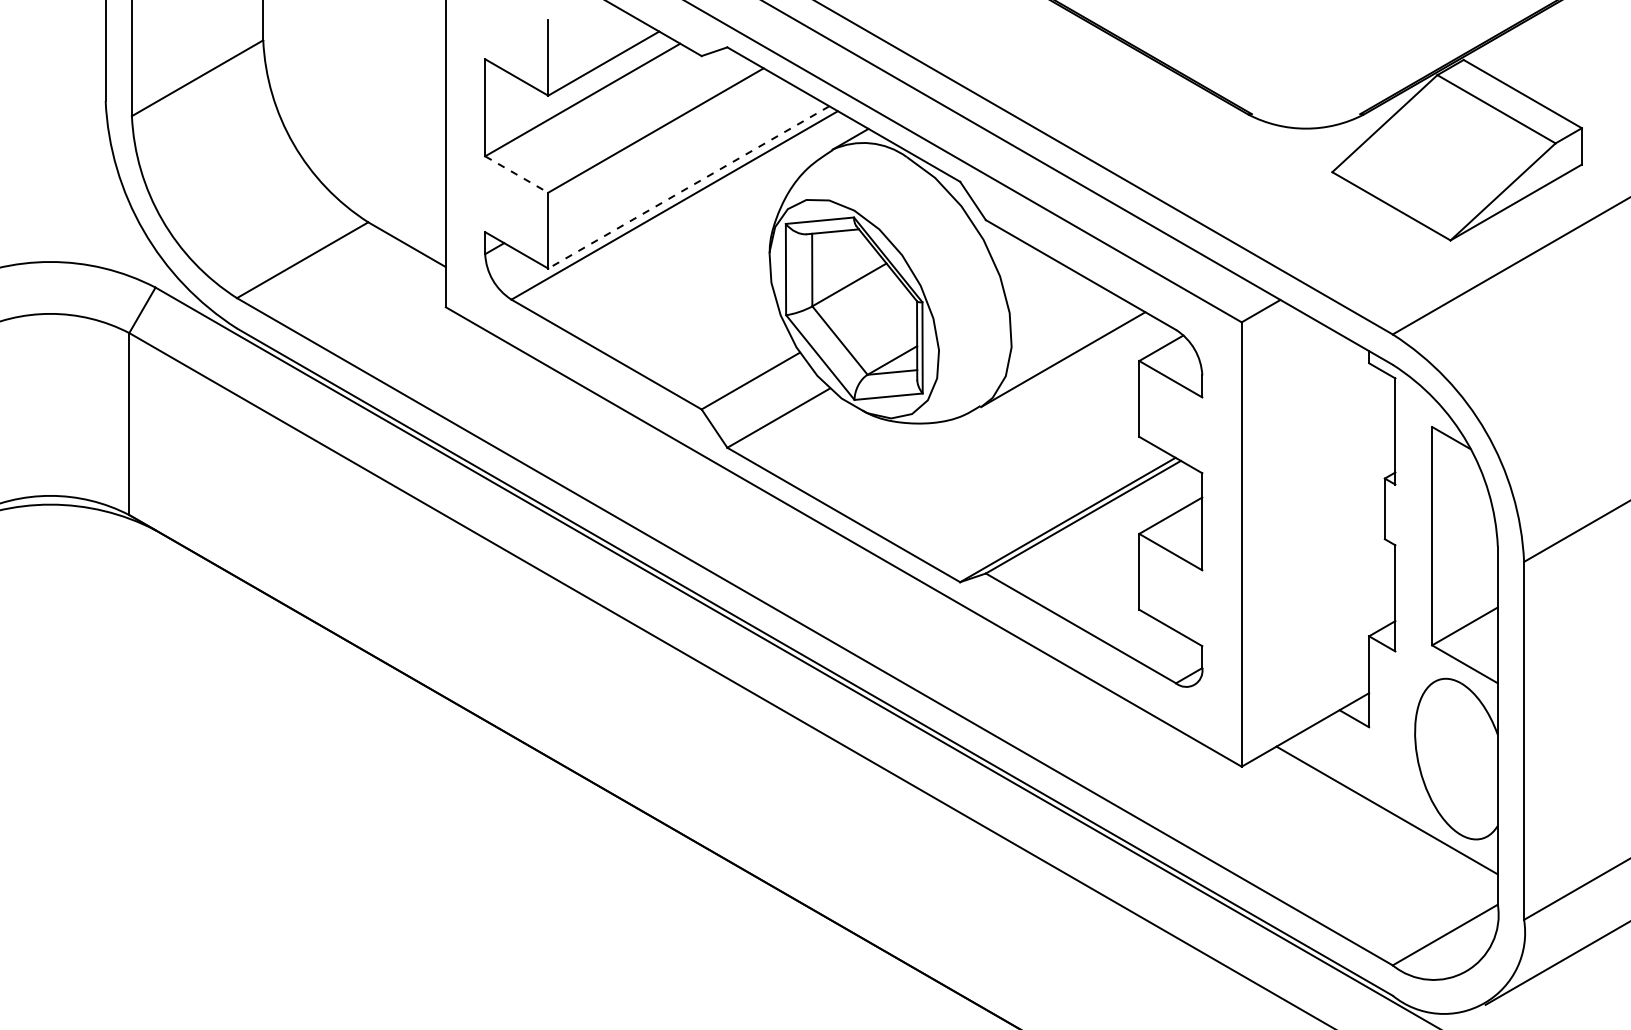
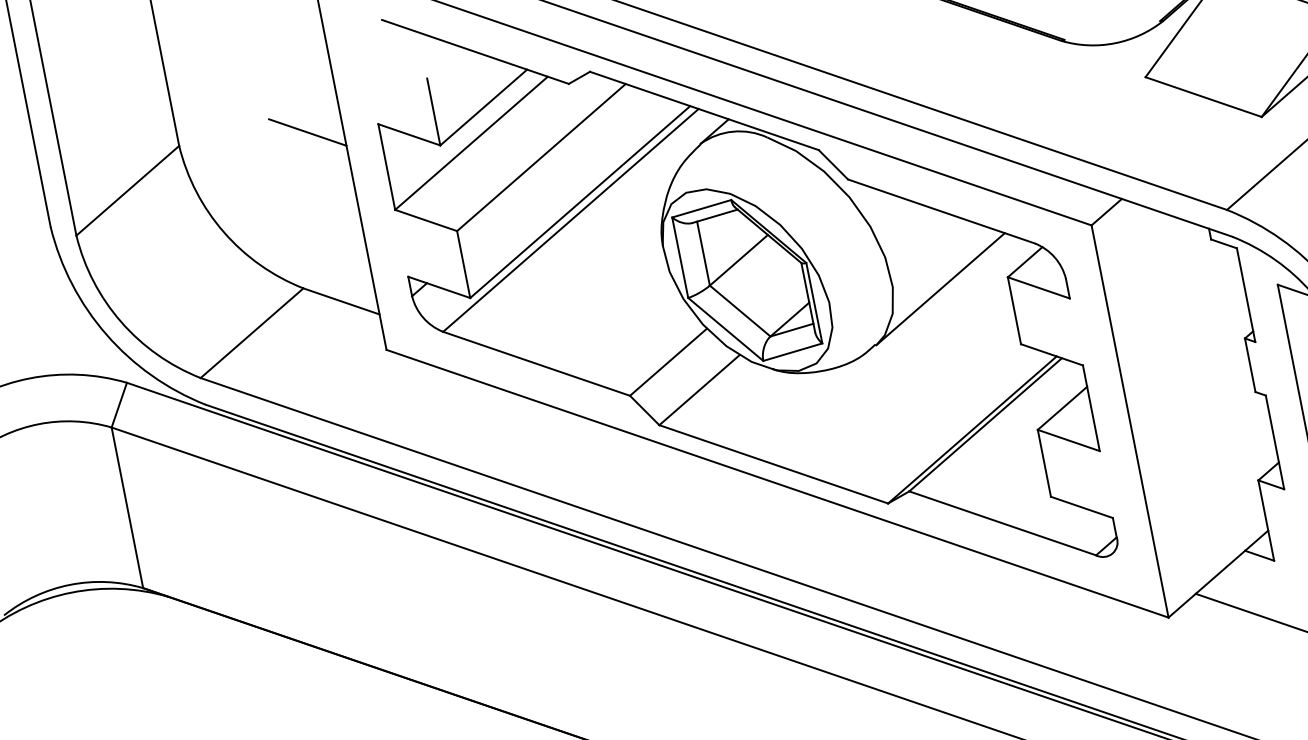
line: (406, 52) -> (307, 131), added
line: (517, 174) -> (426, 220), dashed -> solid
line: (688, 187) -> (579, 202), dashed -> solid

